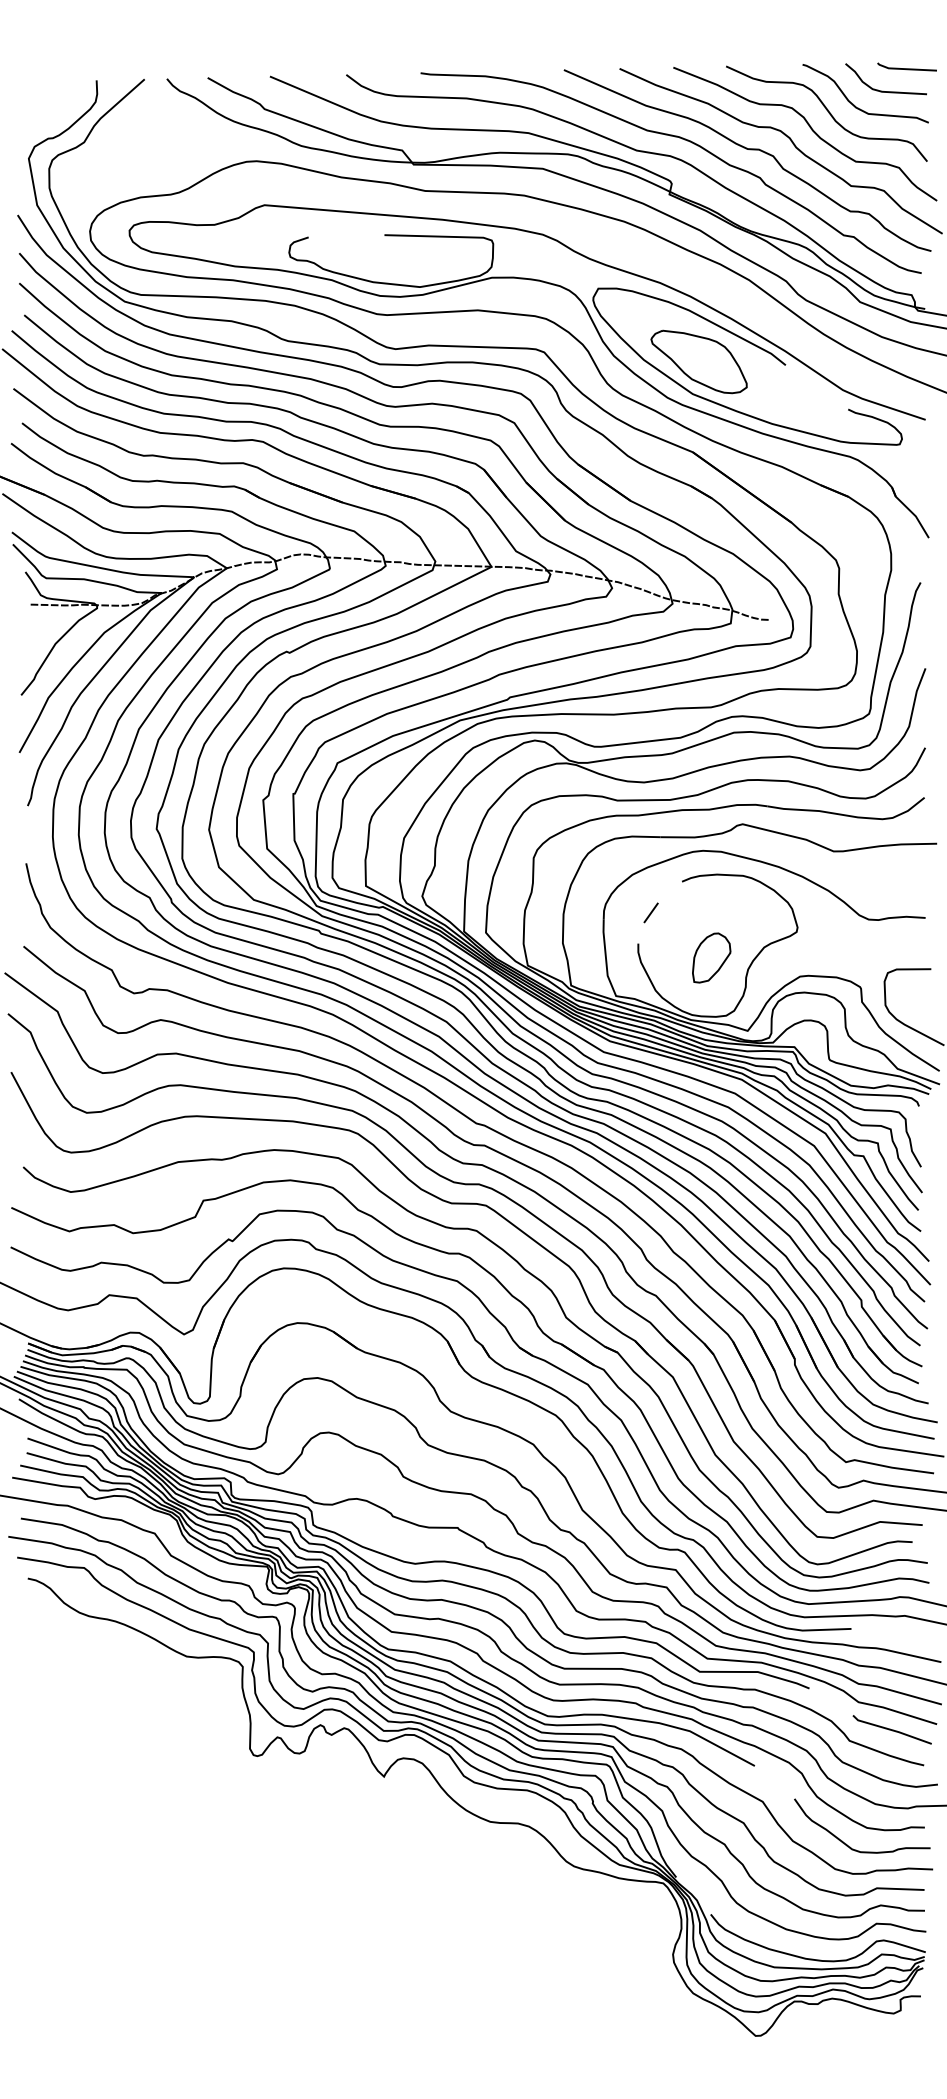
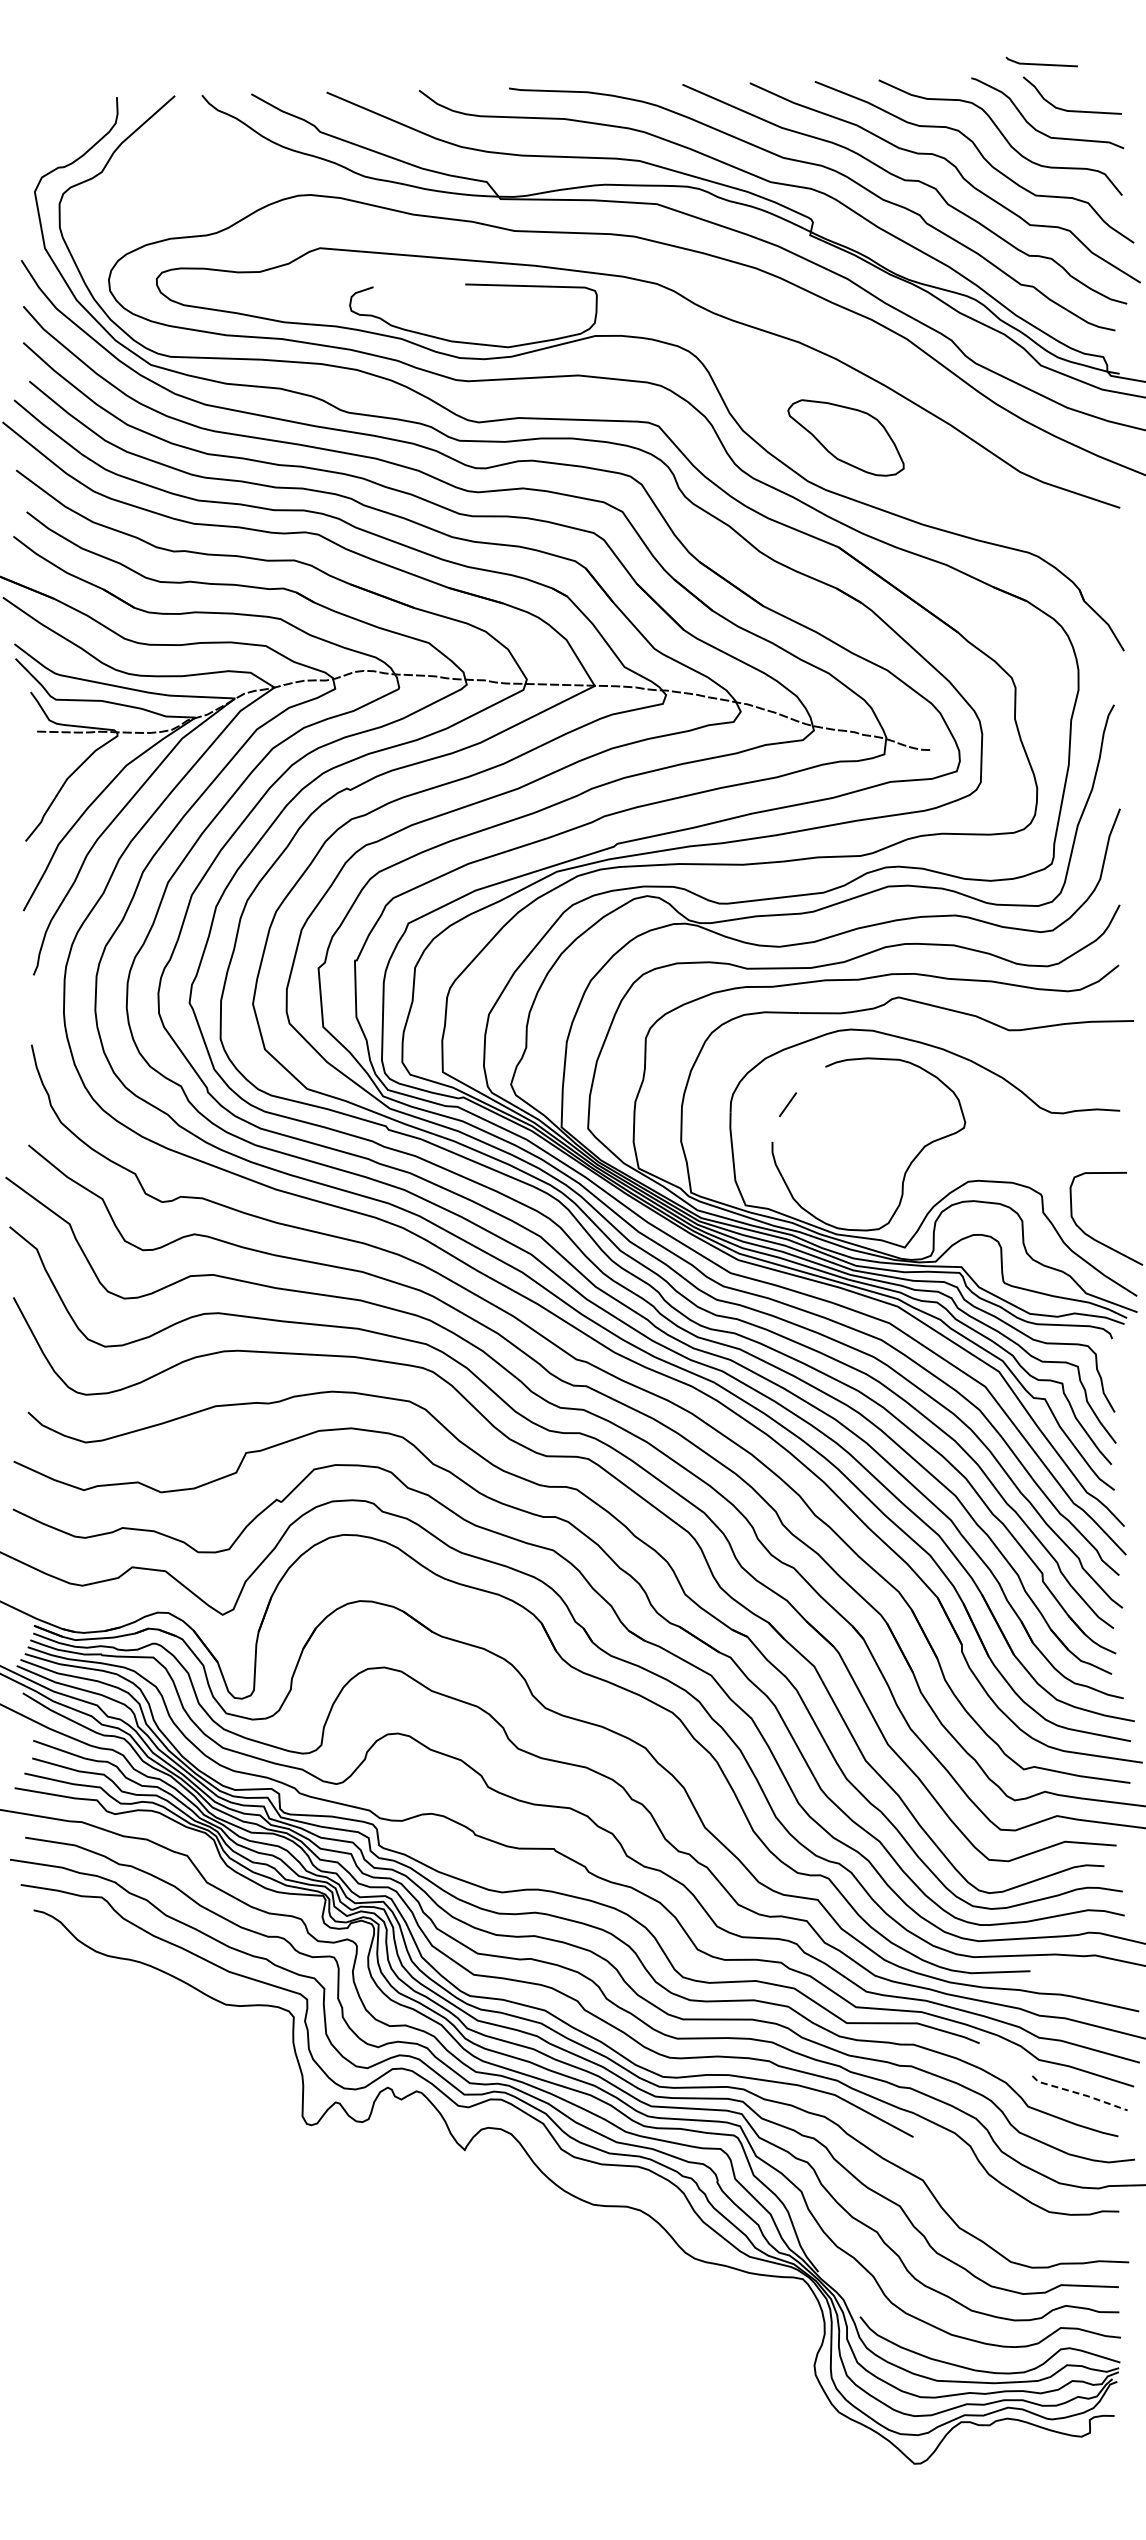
line: (906, 68) -> (1041, 63), moved
curve: (757, 347) -> (916, 420), removed
part: (711, 957) -> (860, 1158), removed
line: (892, 1729) -> (1079, 2093), solid -> dashed
curve: (849, 1845) -> (1027, 2233), removed

